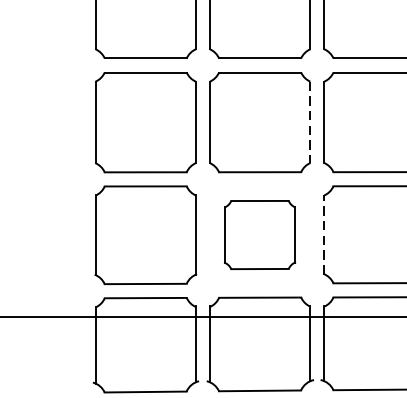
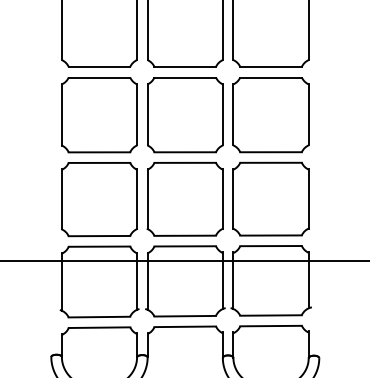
line: (309, 121) -> (222, 114), dashed -> solid
part: (259, 235) -> (184, 199), size x1.43
line: (324, 235) -> (233, 199), dashed -> solid

